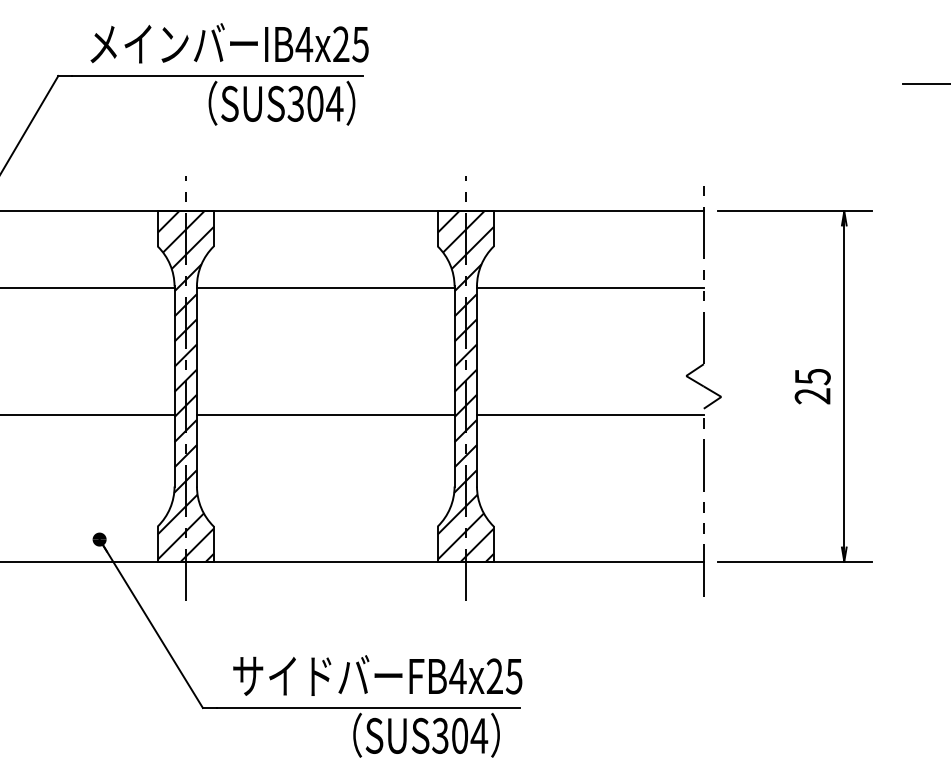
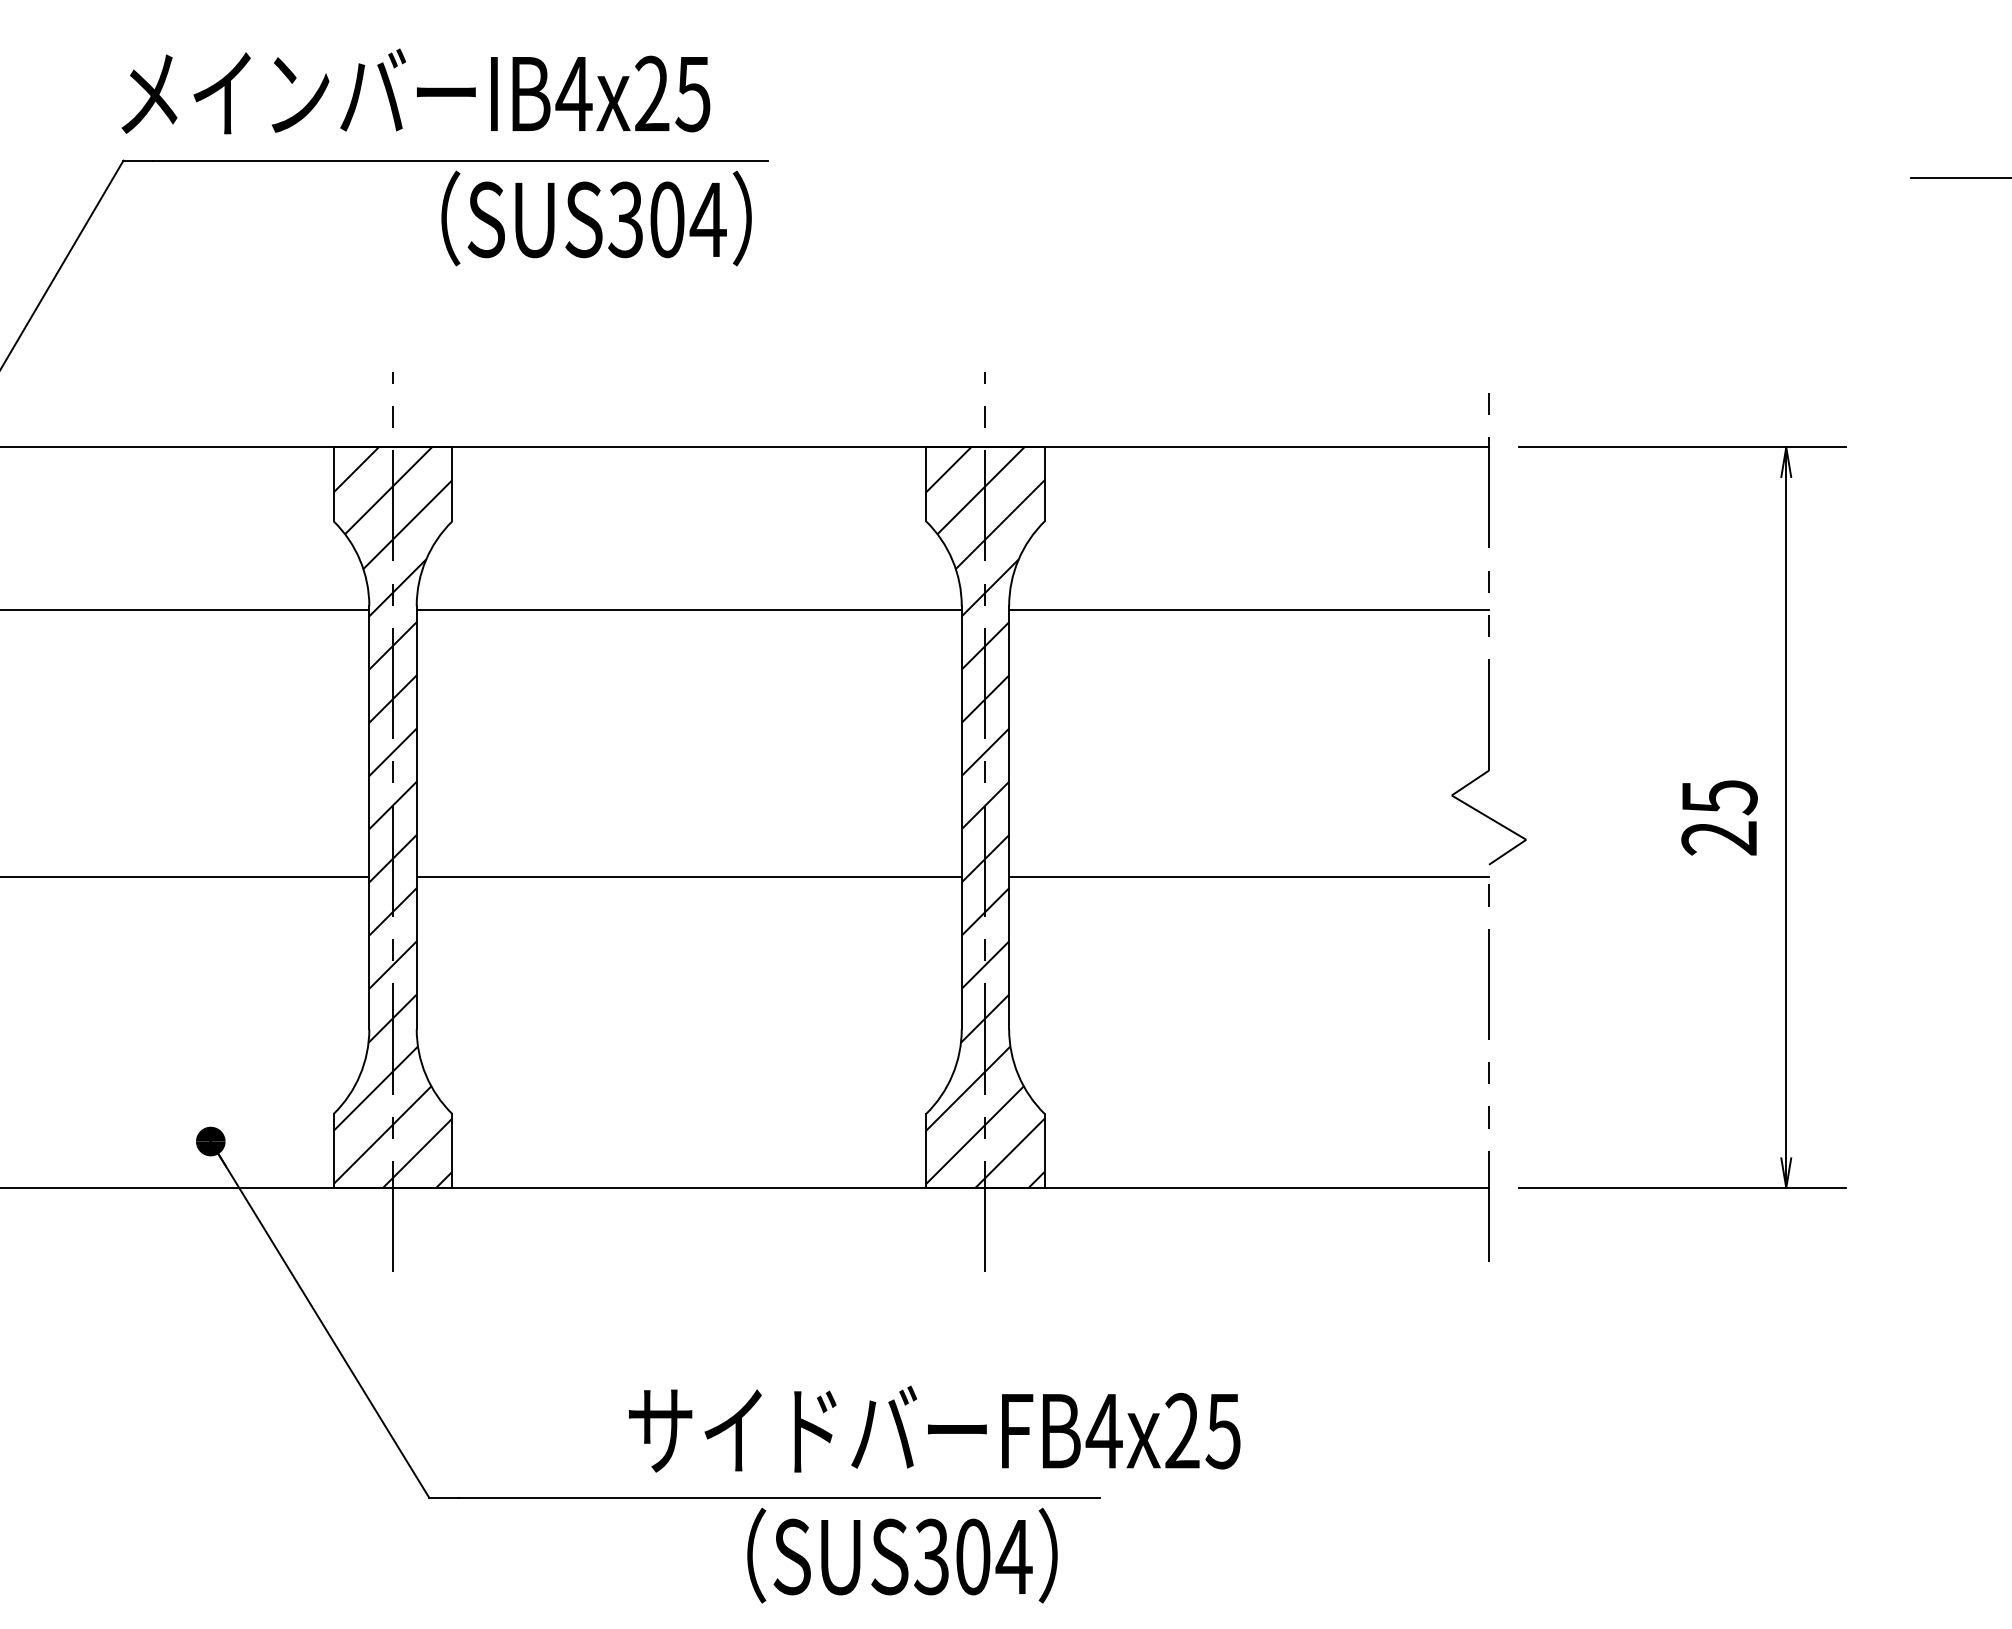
text: (229, 43) -> (415, 91), moved
text: (377, 675) -> (934, 1429), moved

